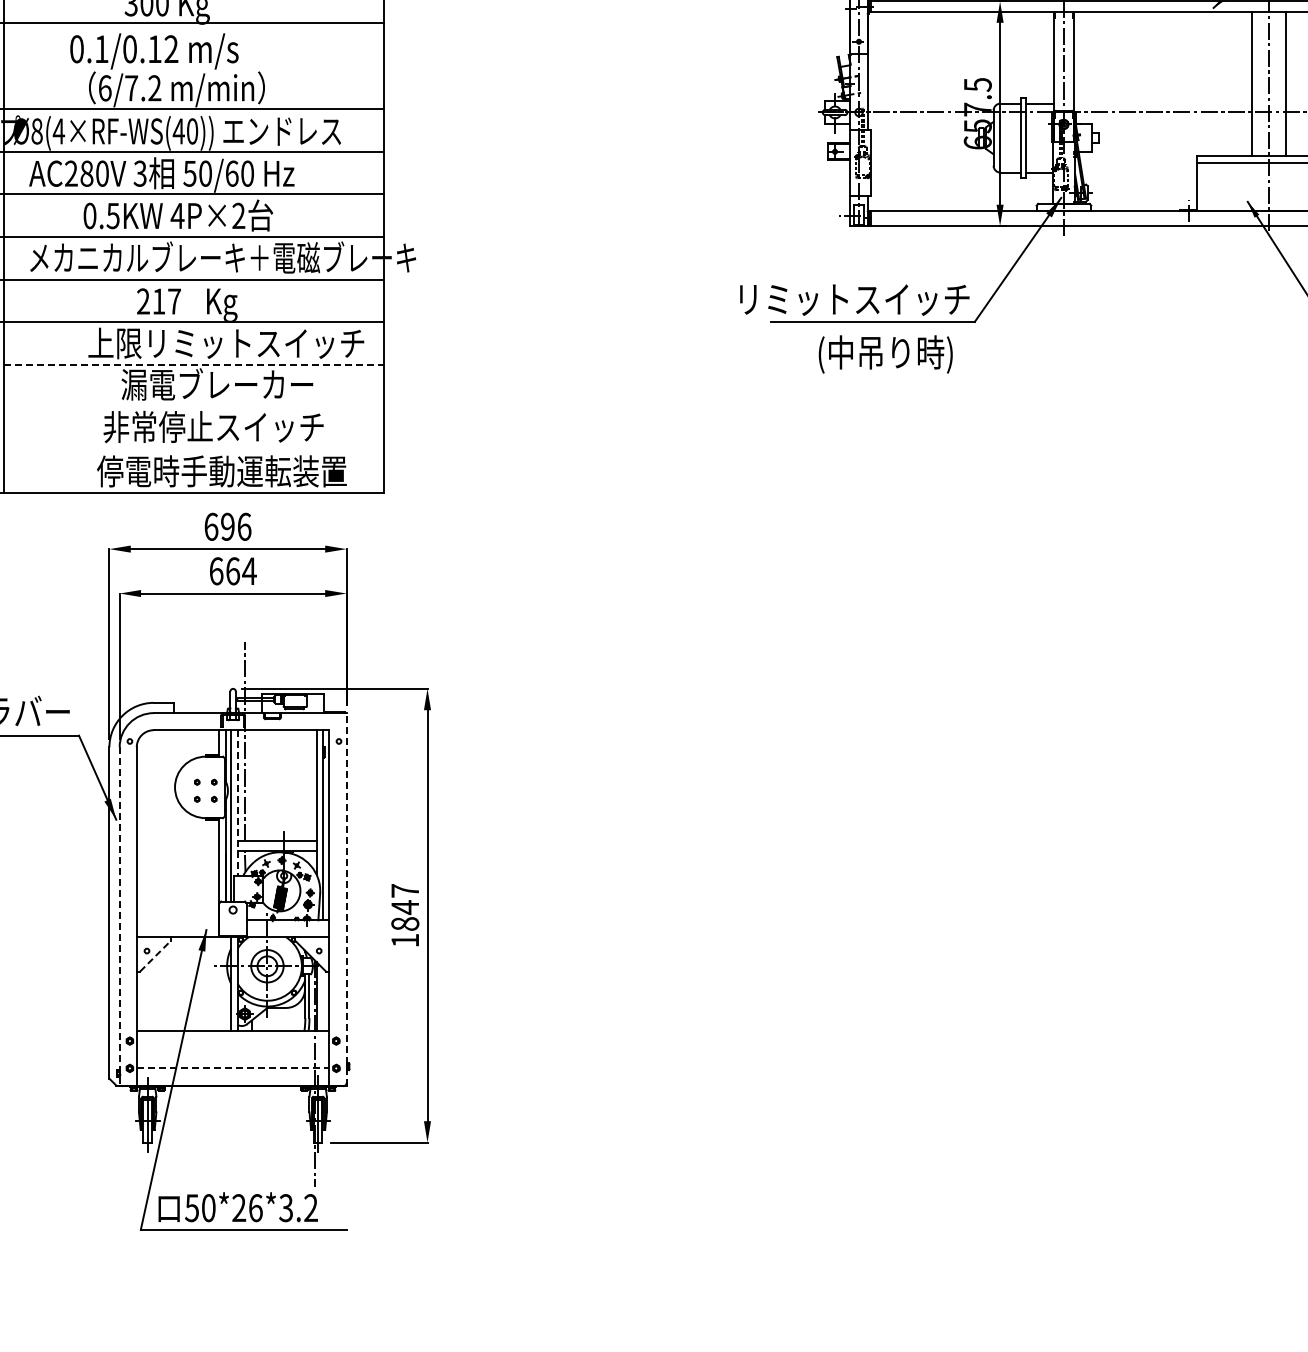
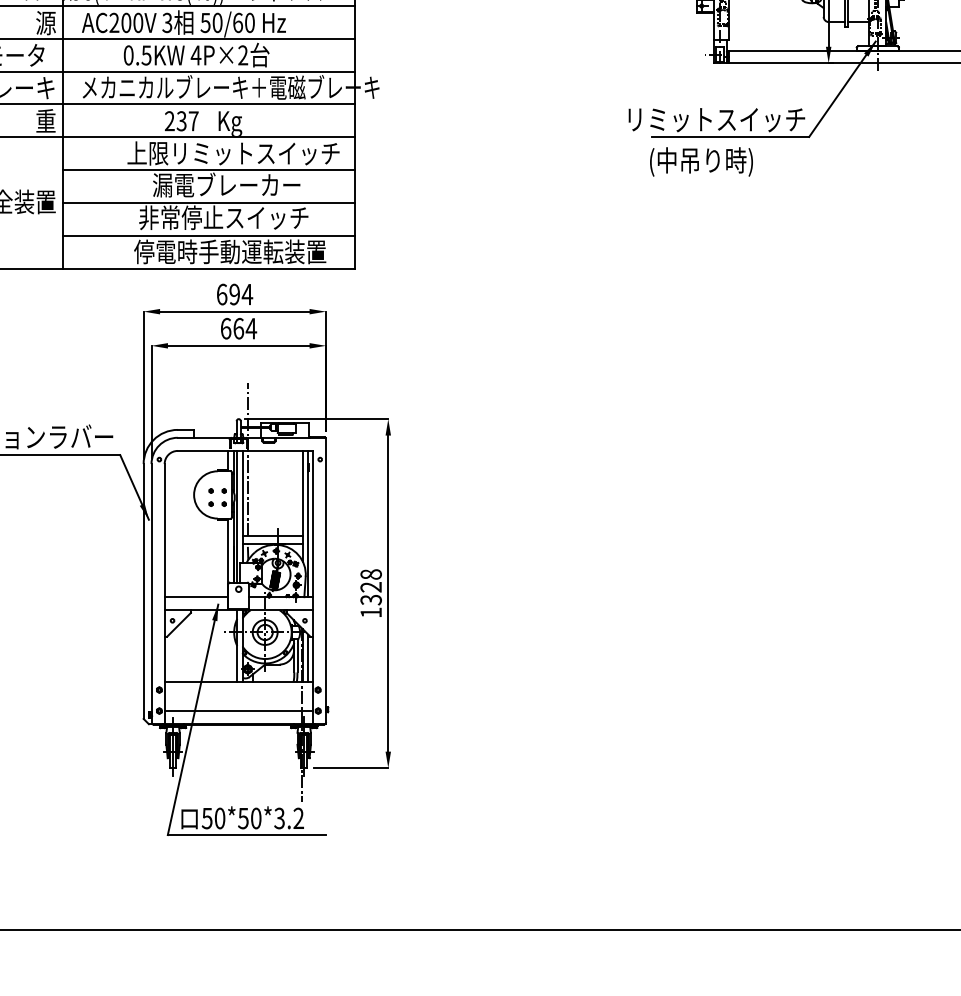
text: (86, 173) -> (126, 22), AC280V -> AC200V
text: (158, 301) -> (181, 121), 217 -> 237
text: (885, 354) -> (701, 161), moved
line: (194, 365) -> (209, 170), dashed -> solid
line: (194, 407) -> (209, 202), added
line: (194, 450) -> (209, 235), added
text: (243, 526) -> (246, 294), 696 -> 694
line: (238, 802) -> (242, 506), dashed -> solid
line: (346, 898) -> (325, 580), dashed -> solid
text: (405, 907) -> (371, 587), 1847 -> 1328
line: (119, 916) -> (151, 594), dashed -> solid
line: (177, 920) -> (196, 597), added
line: (155, 956) -> (179, 624), dashed -> solid
line: (323, 999) -> (308, 658), added
line: (233, 1068) -> (239, 711), dashed -> solid
text: (247, 1208) -> (249, 818), 50*26*3.2 -> 50*50*3.2

